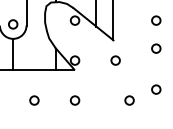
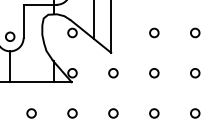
circle: (156, 48) -> (154, 73), moved
circle: (156, 89) -> (154, 113), moved
circle: (129, 100) -> (113, 113), moved

